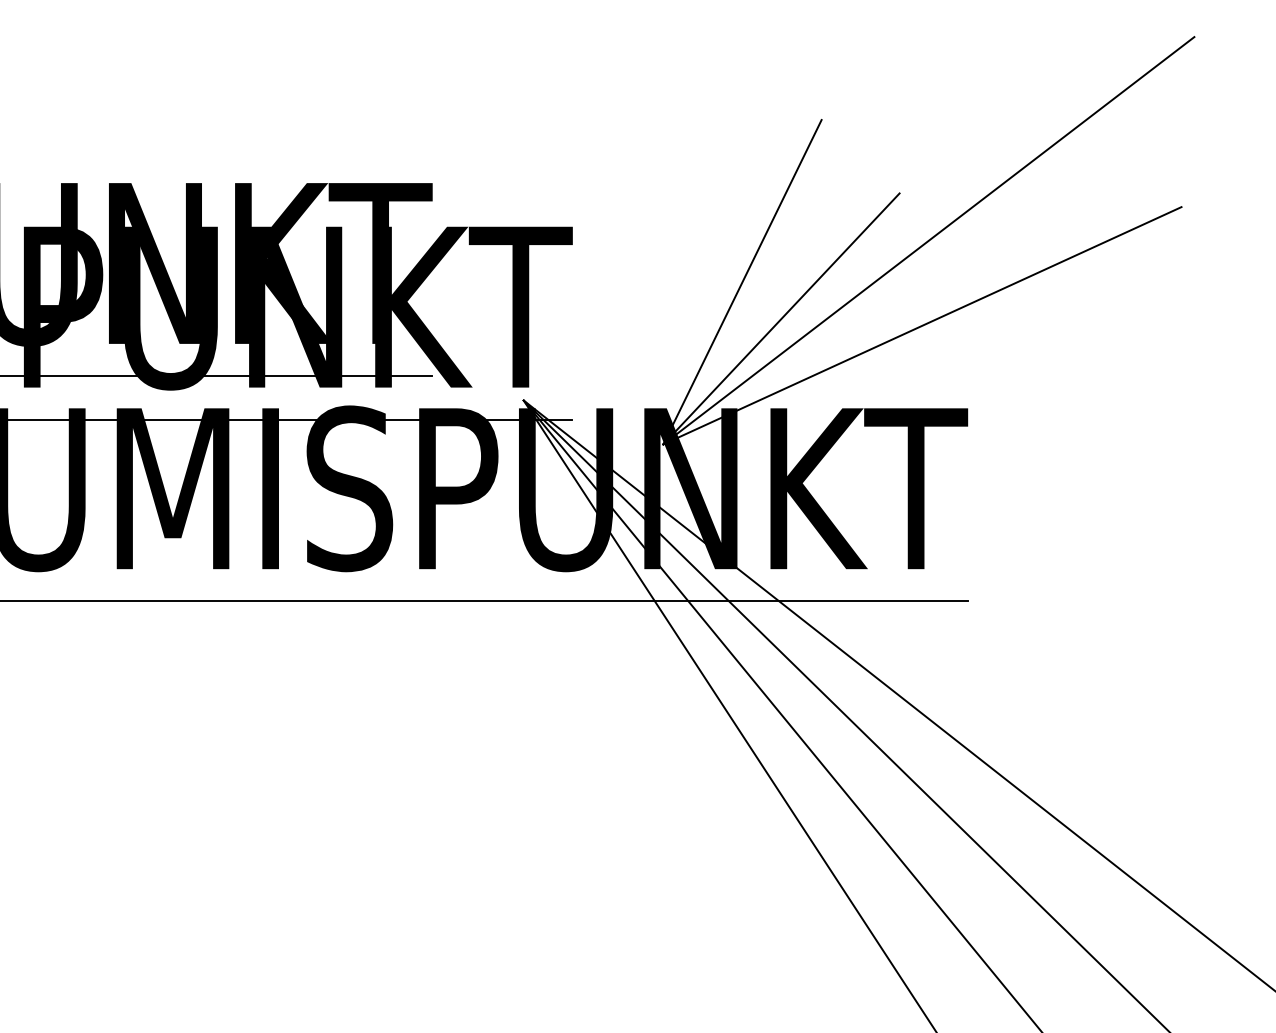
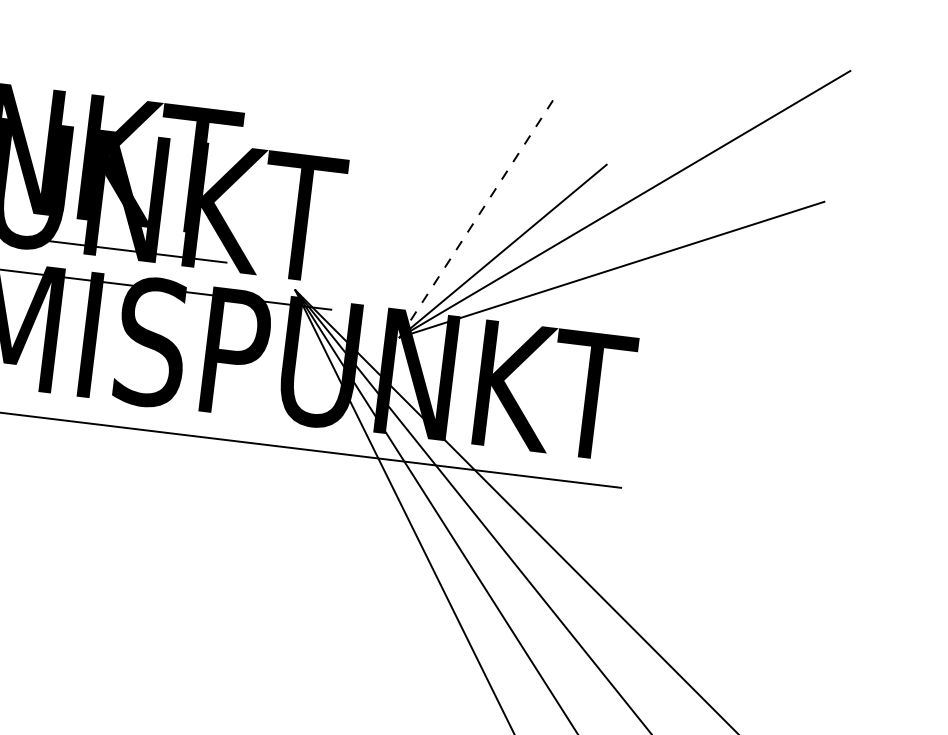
line: (742, 282) -> (476, 219), solid -> dashed

